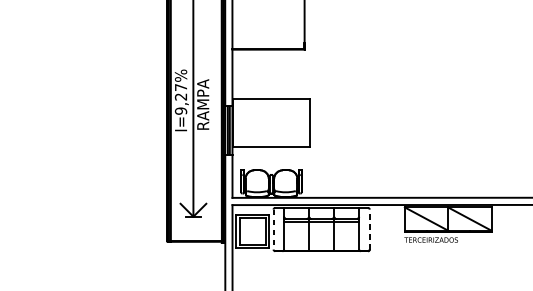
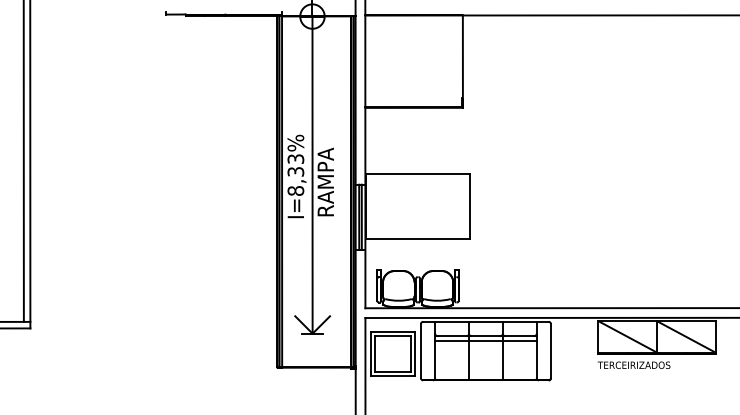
text: (180, 98) -> (295, 174), I=9,27%%% -> I=8,33%%%
line: (273, 229) -> (420, 351), dashed -> solid
line: (370, 229) -> (551, 351), dashed -> solid

